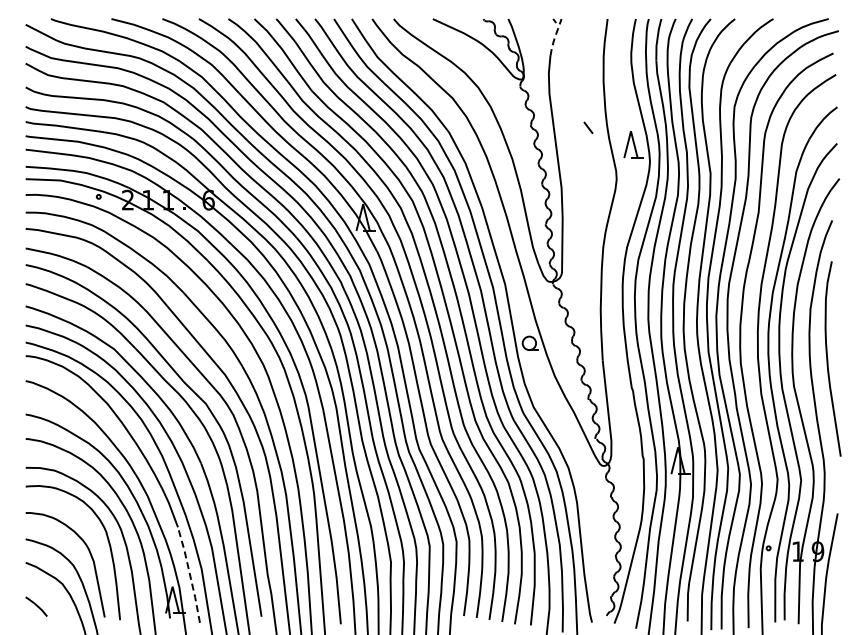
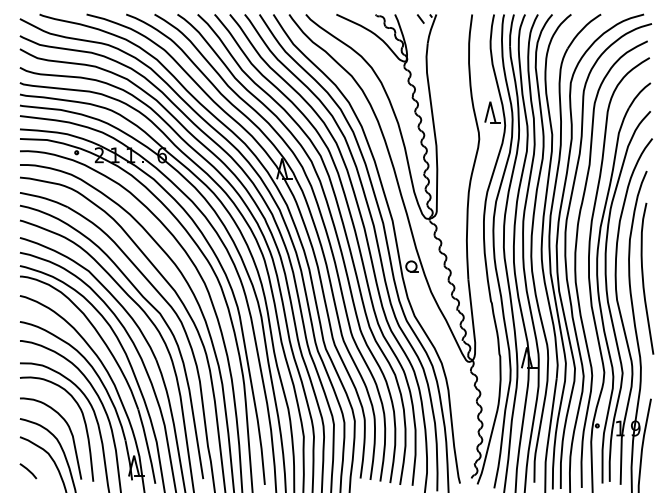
line: (554, 37) -> (430, 28), dashed -> solid
line: (588, 127) -> (420, 18), moved
line: (190, 575) -> (148, 447), dashed -> solid

